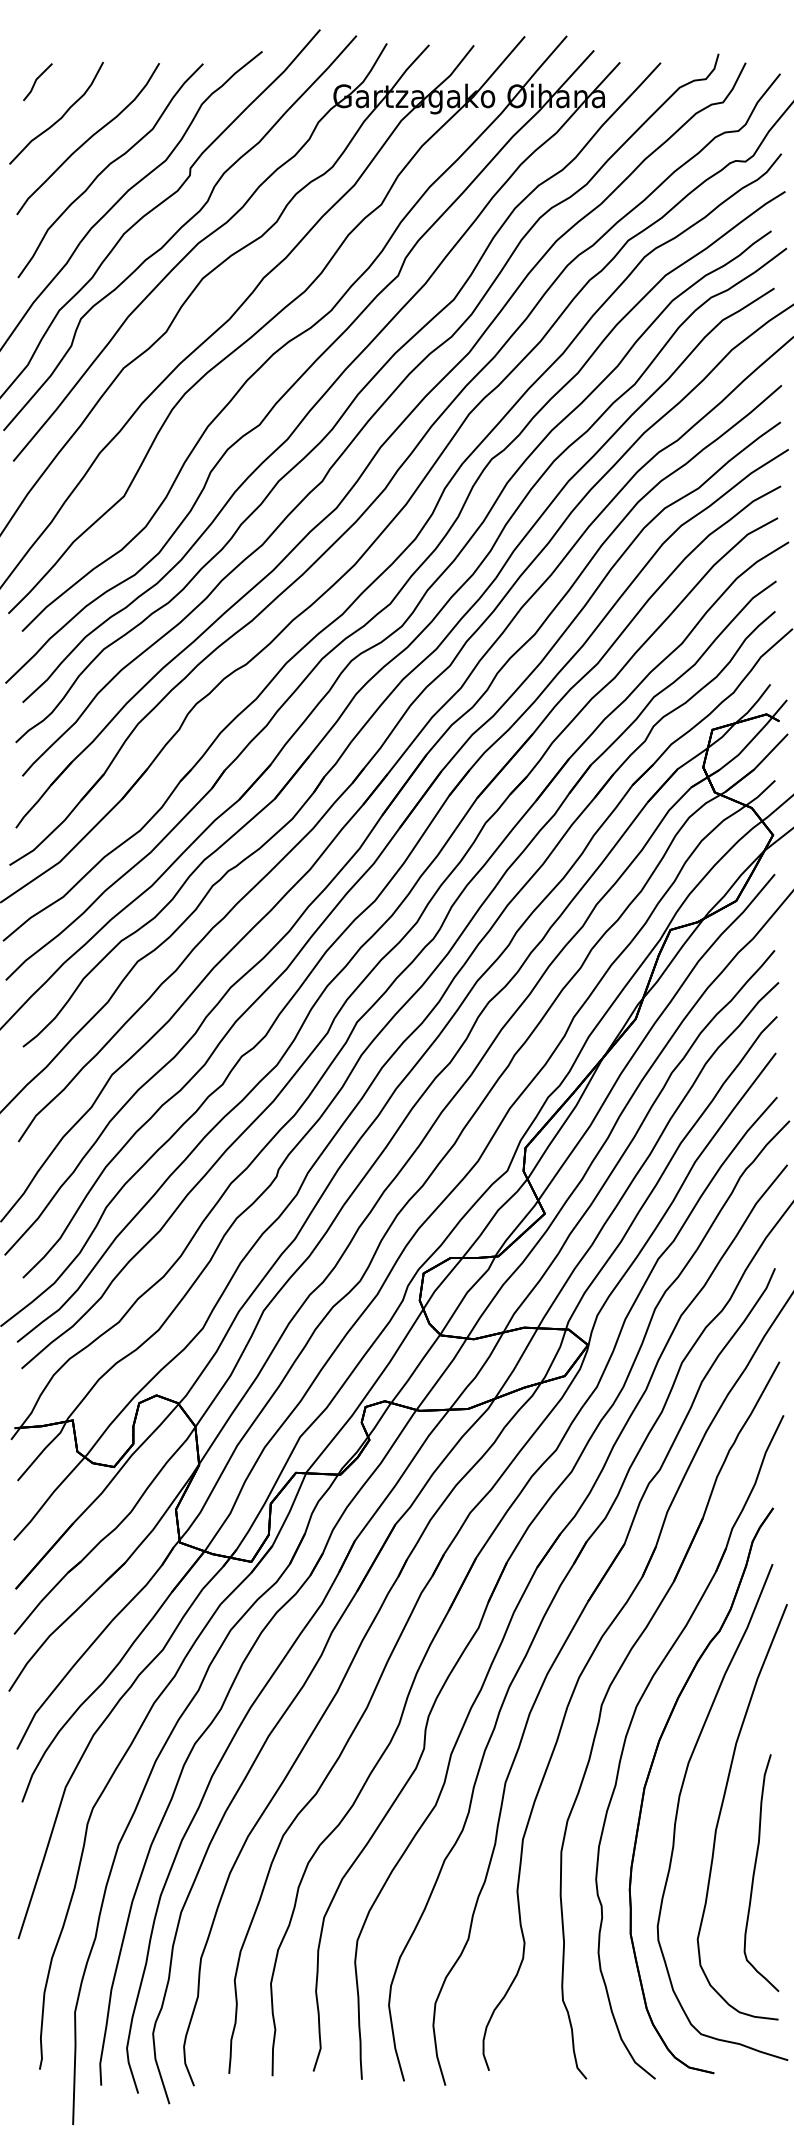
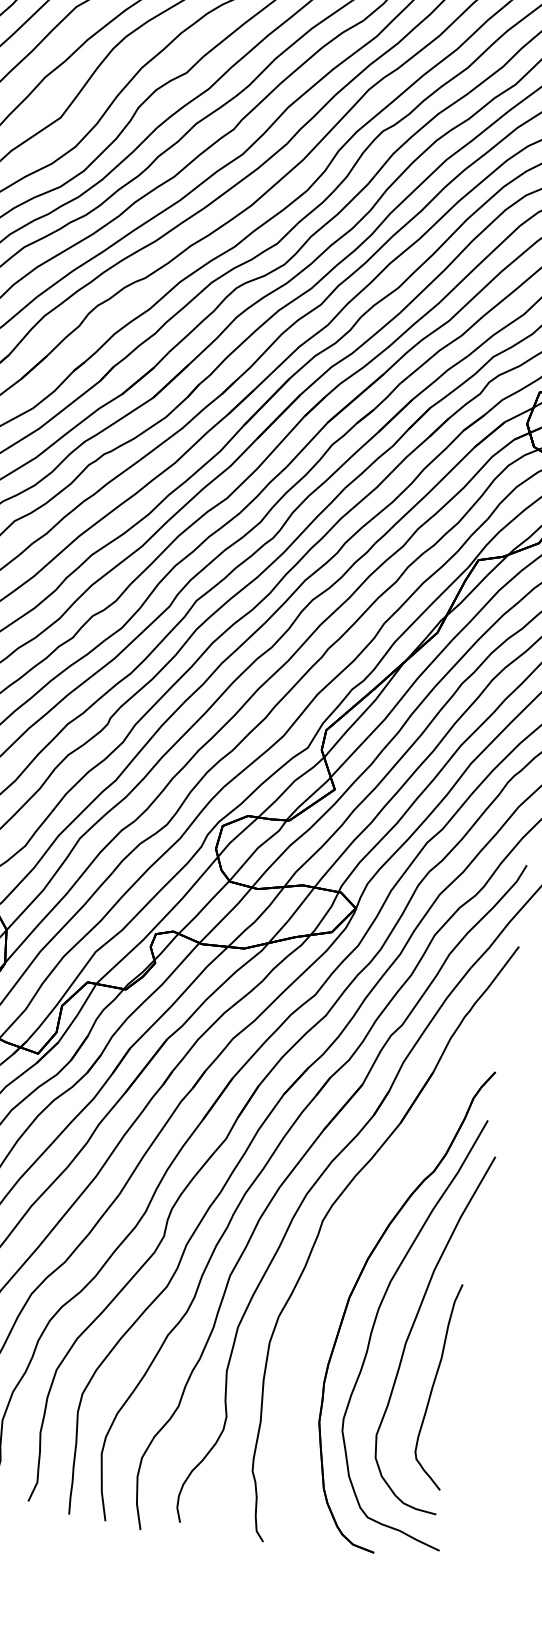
part: (630, 1727) -> (344, 1243), removed

